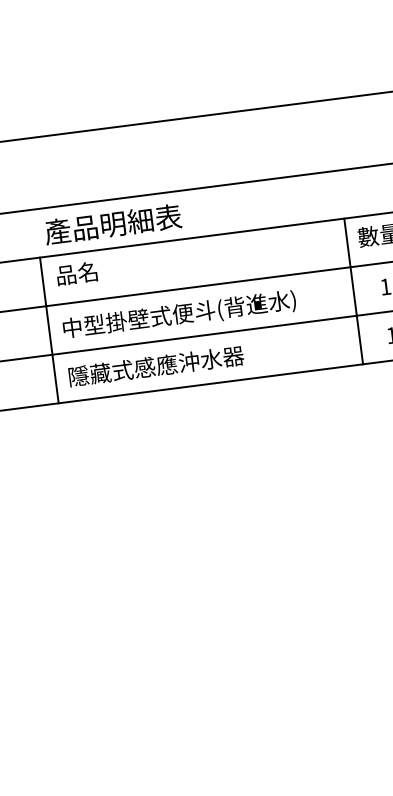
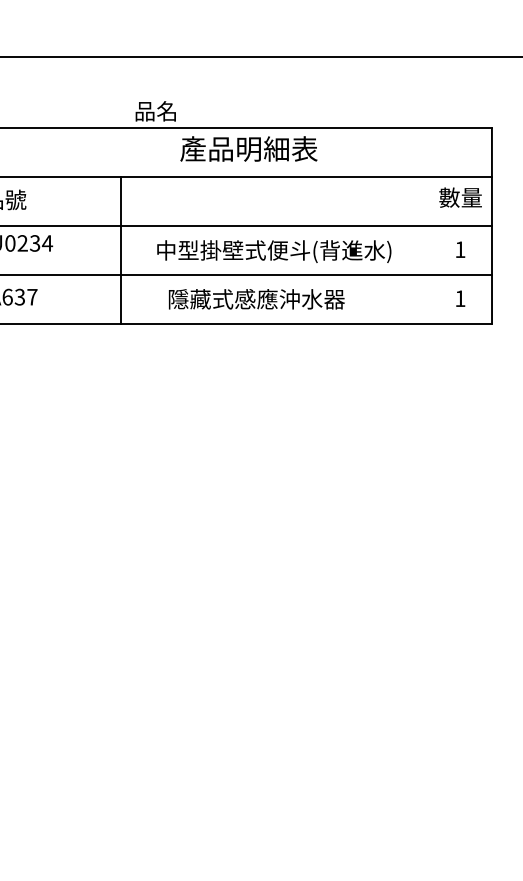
text: (112, 223) -> (248, 148), moved
text: (76, 273) -> (155, 111), moved
line: (353, 290) -> (427, 249), removed
text: (179, 315) -> (274, 251), moved
text: (156, 366) -> (256, 299), moved

